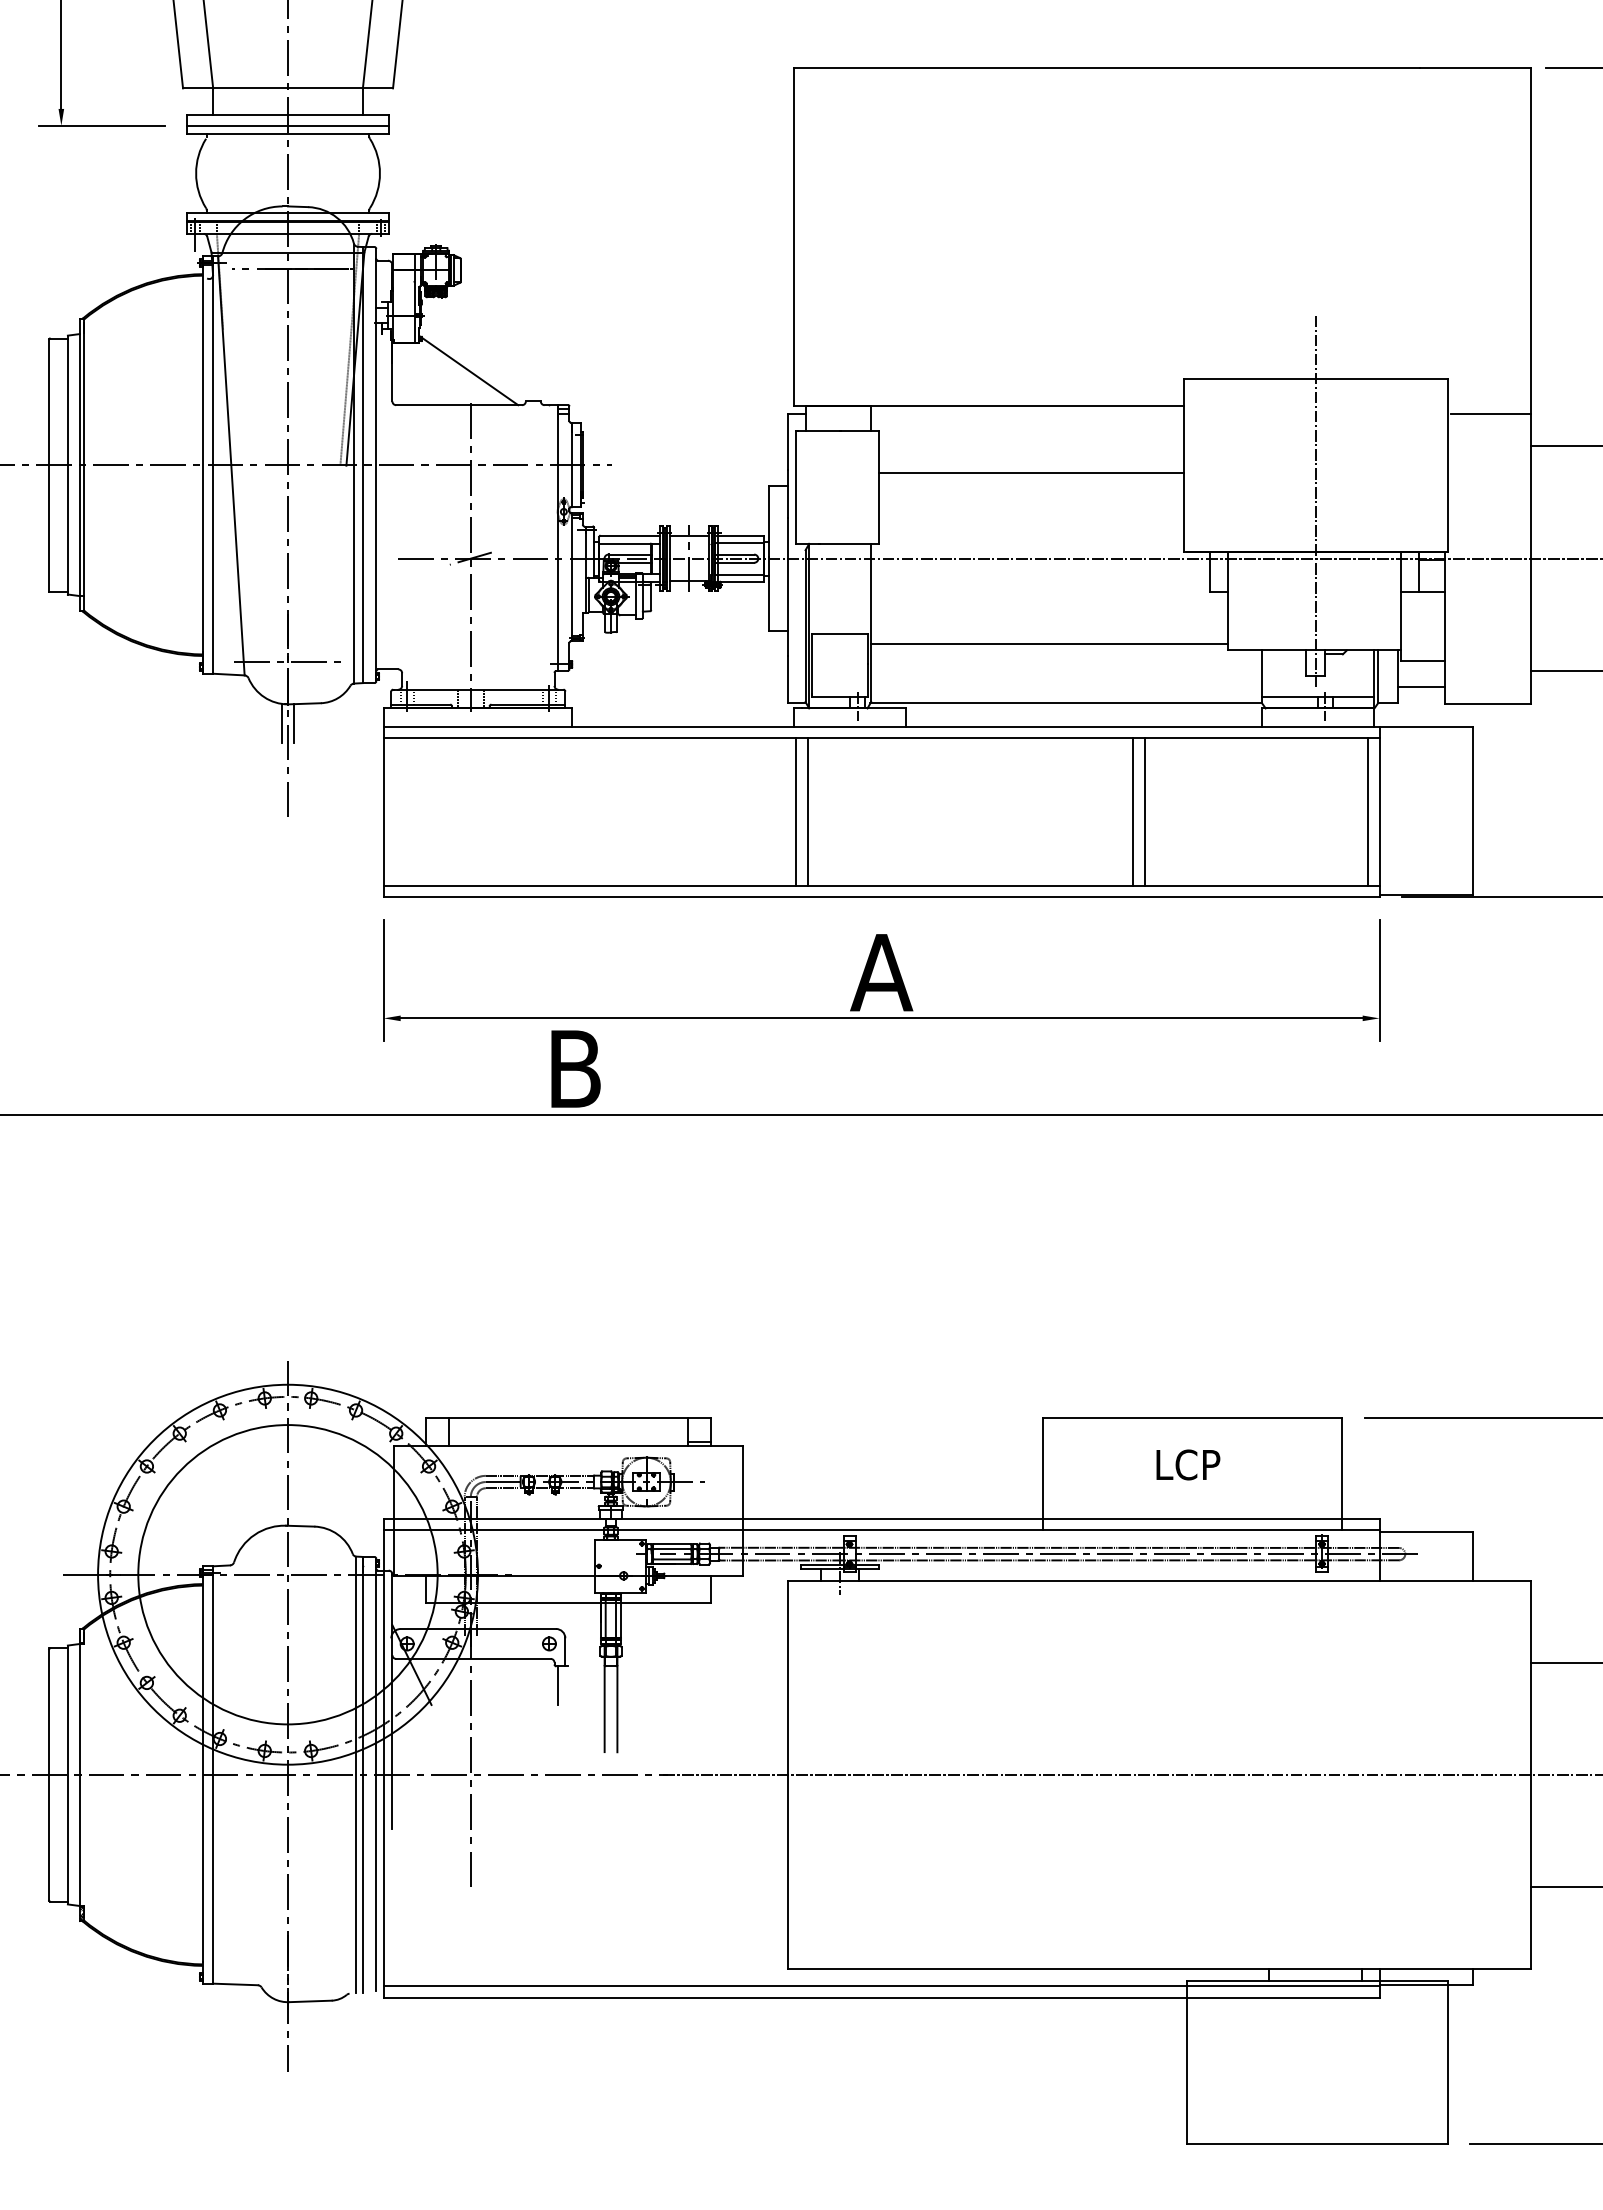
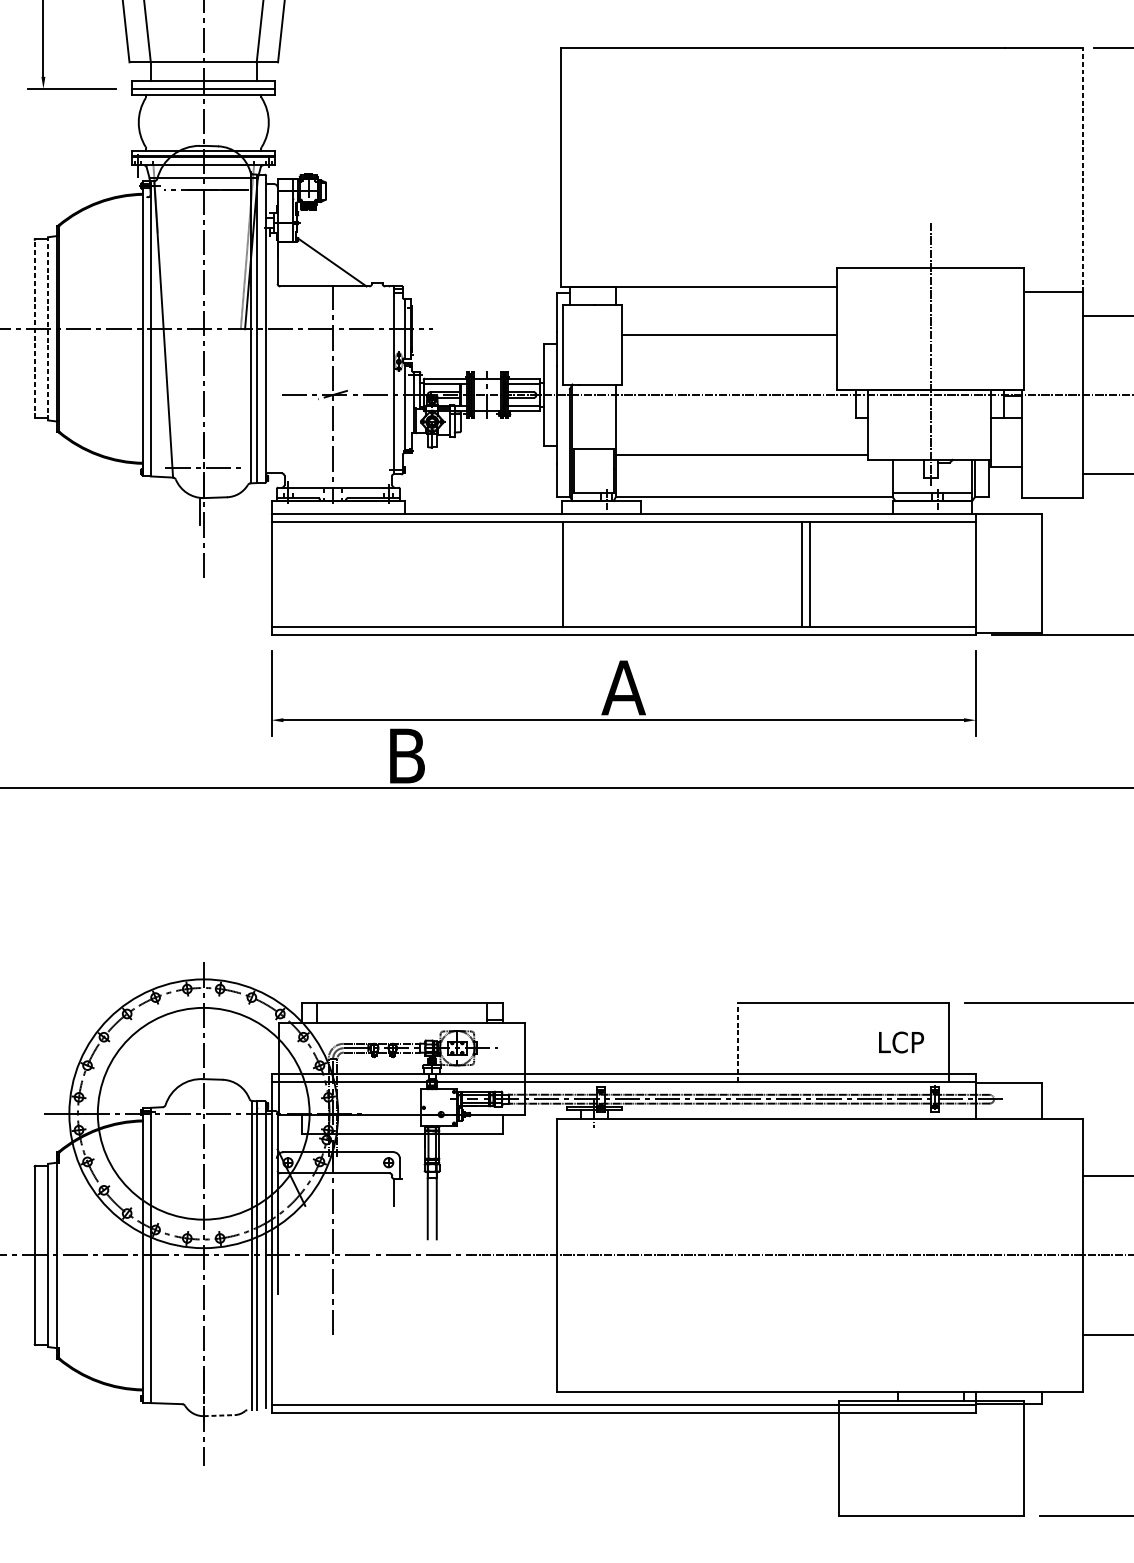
line: (1531, 240) -> (1083, 169), solid -> dashed
line: (49, 464) -> (35, 328), solid -> dashed
line: (67, 464) -> (47, 328), solid -> dashed
line: (1421, 686) -> (1005, 485), removed
line: (293, 723) -> (207, 511), removed
line: (807, 812) -> (571, 574), removed
line: (1368, 812) -> (968, 574), removed
text: (1188, 1464) -> (901, 1042), moved
line: (1042, 1473) -> (737, 1042), solid -> dashed
line: (309, 2001) -> (218, 1415), solid -> dashed

